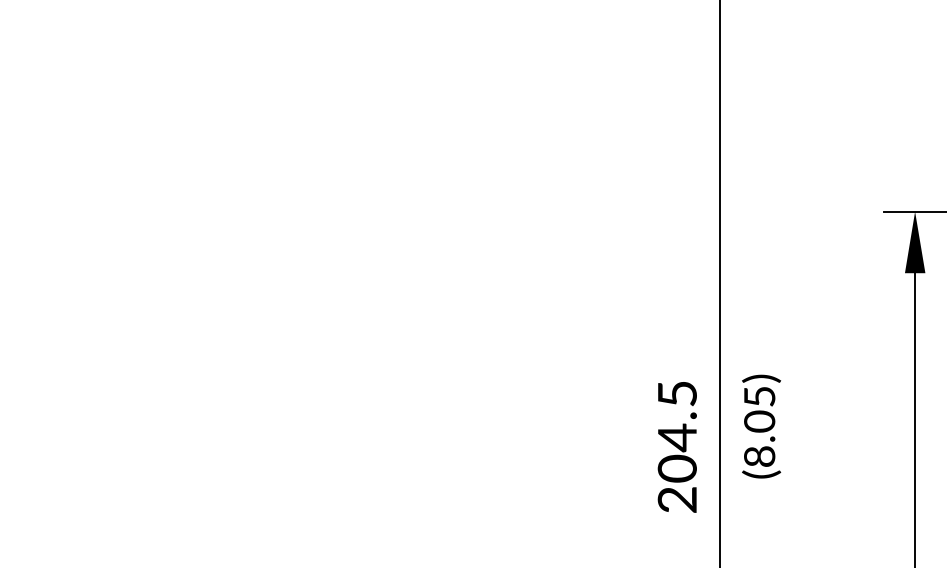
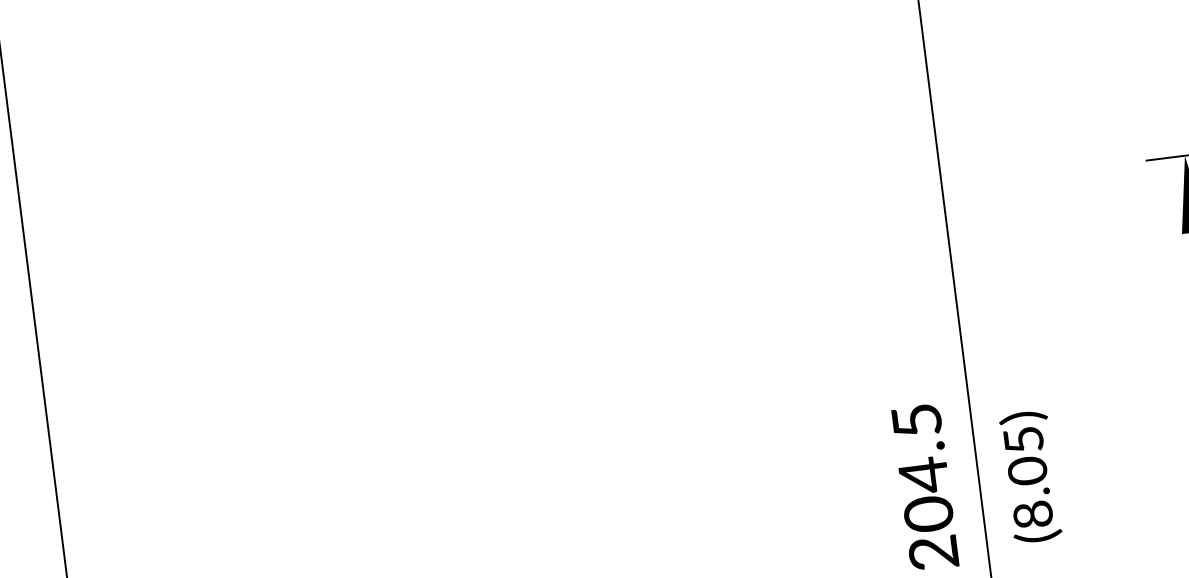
text: (761, 426) -> (1030, 476), moved

